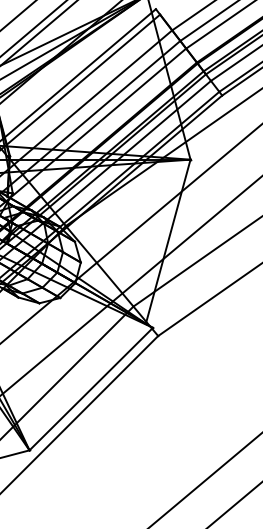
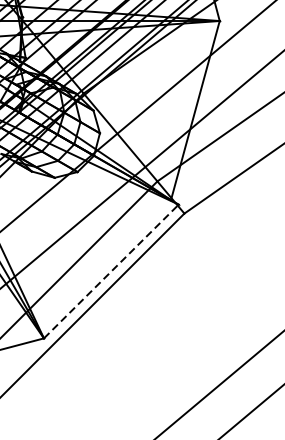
line: (91, 389) -> (111, 271), solid -> dashed

